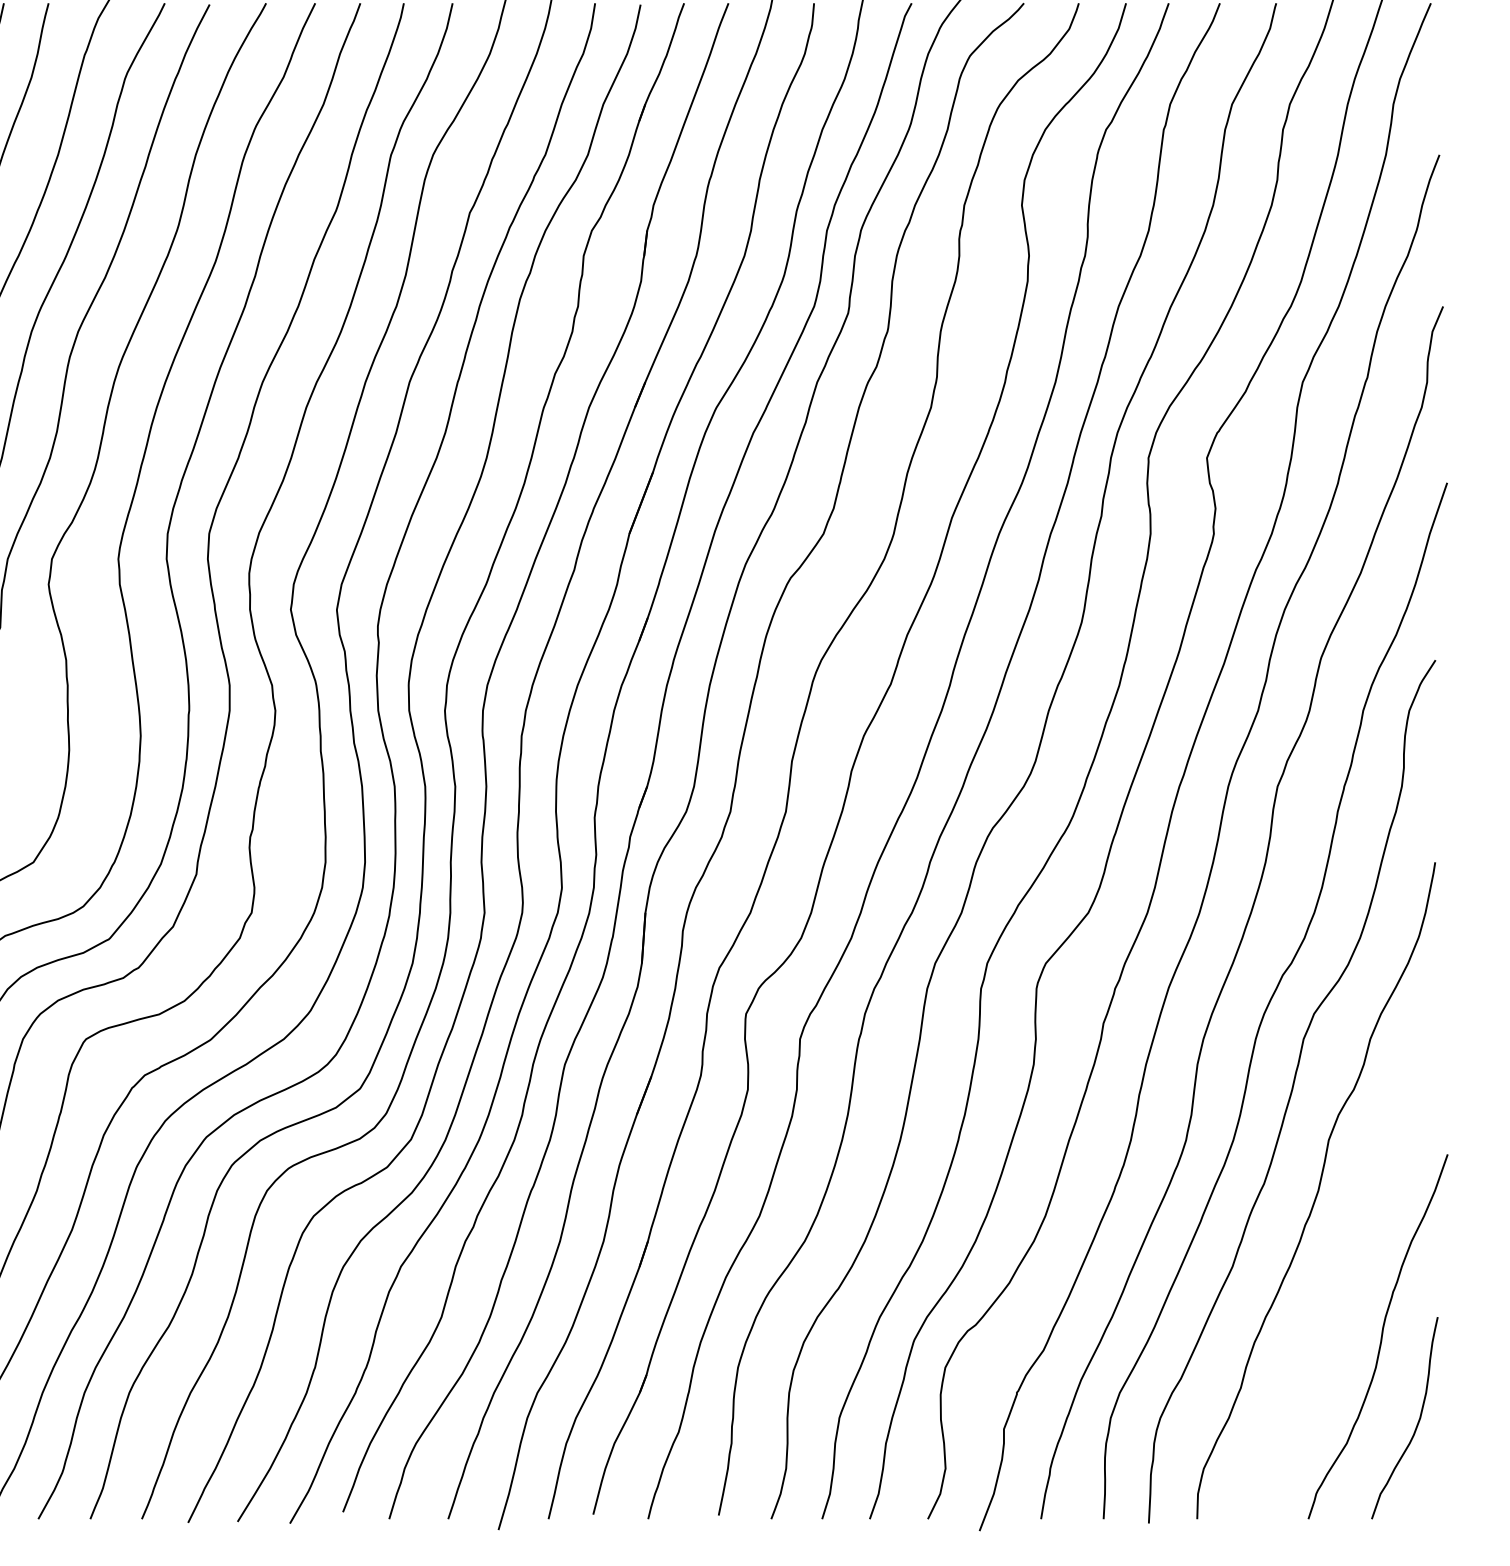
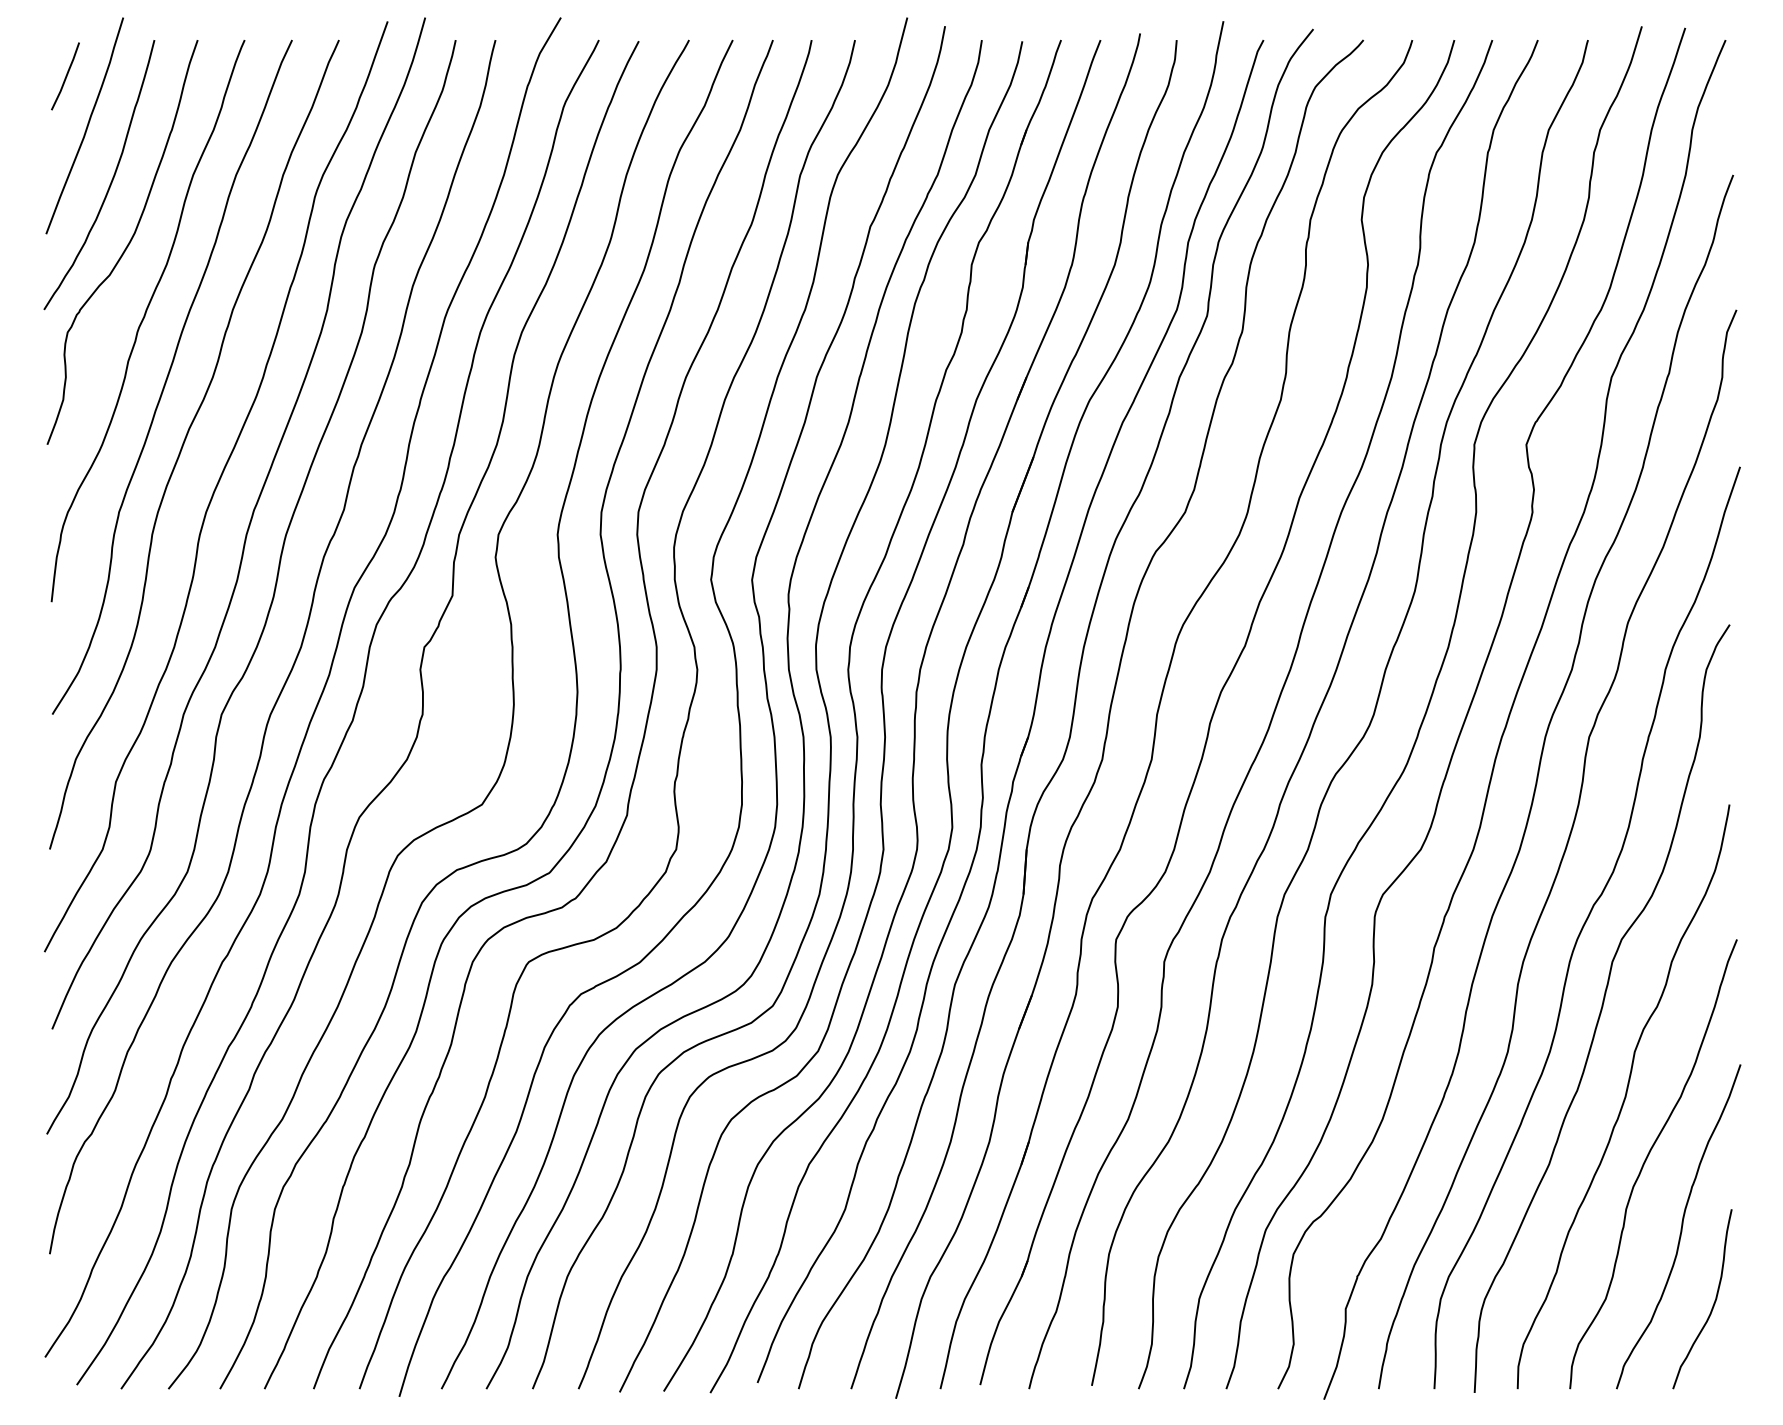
curve: (1341, 1263) -> (1646, 1161), added

